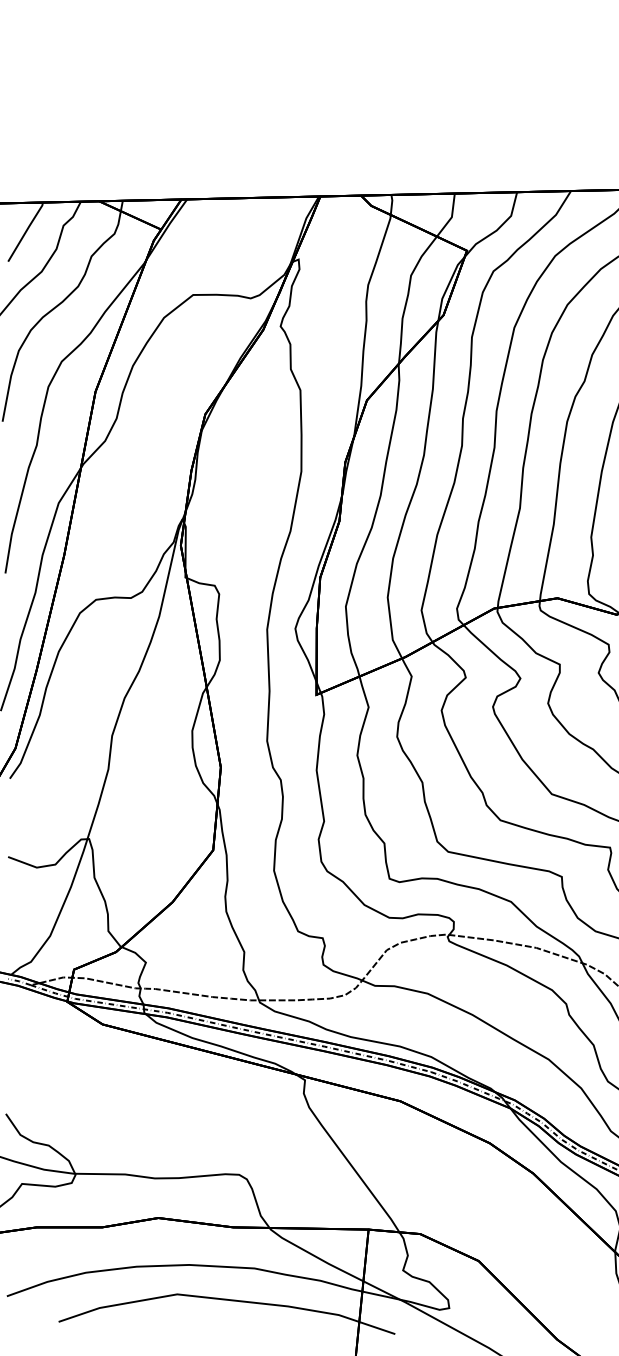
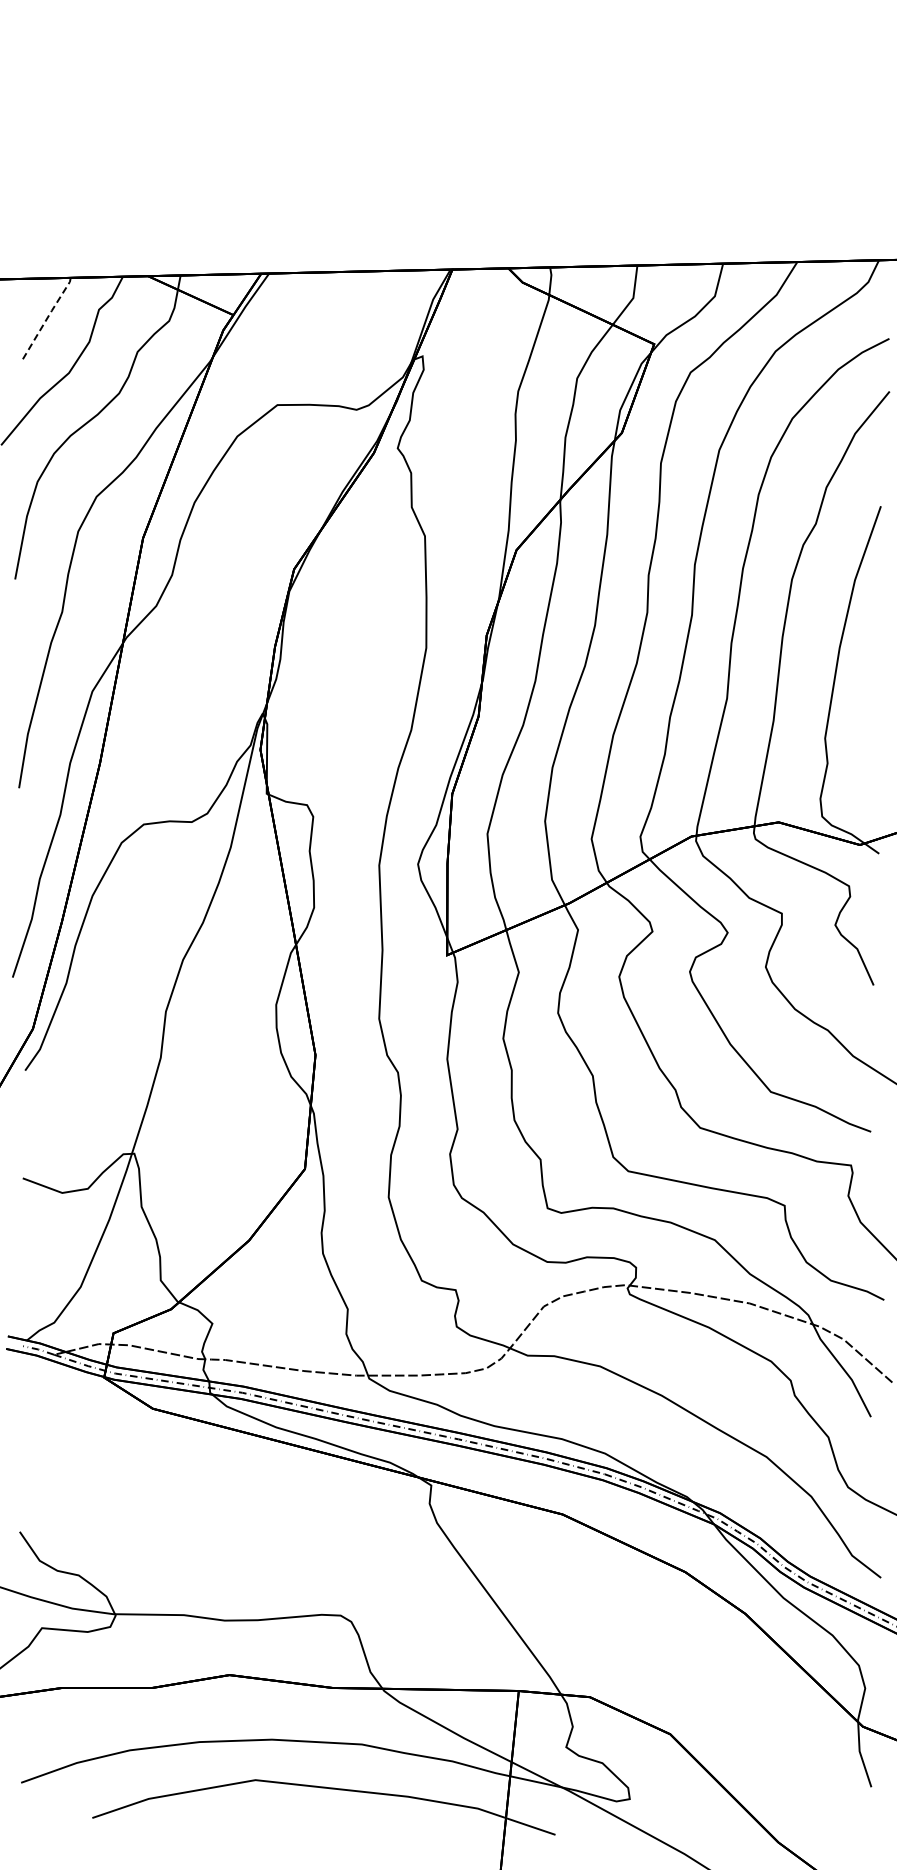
line: (26, 230) -> (48, 316), solid -> dashed

